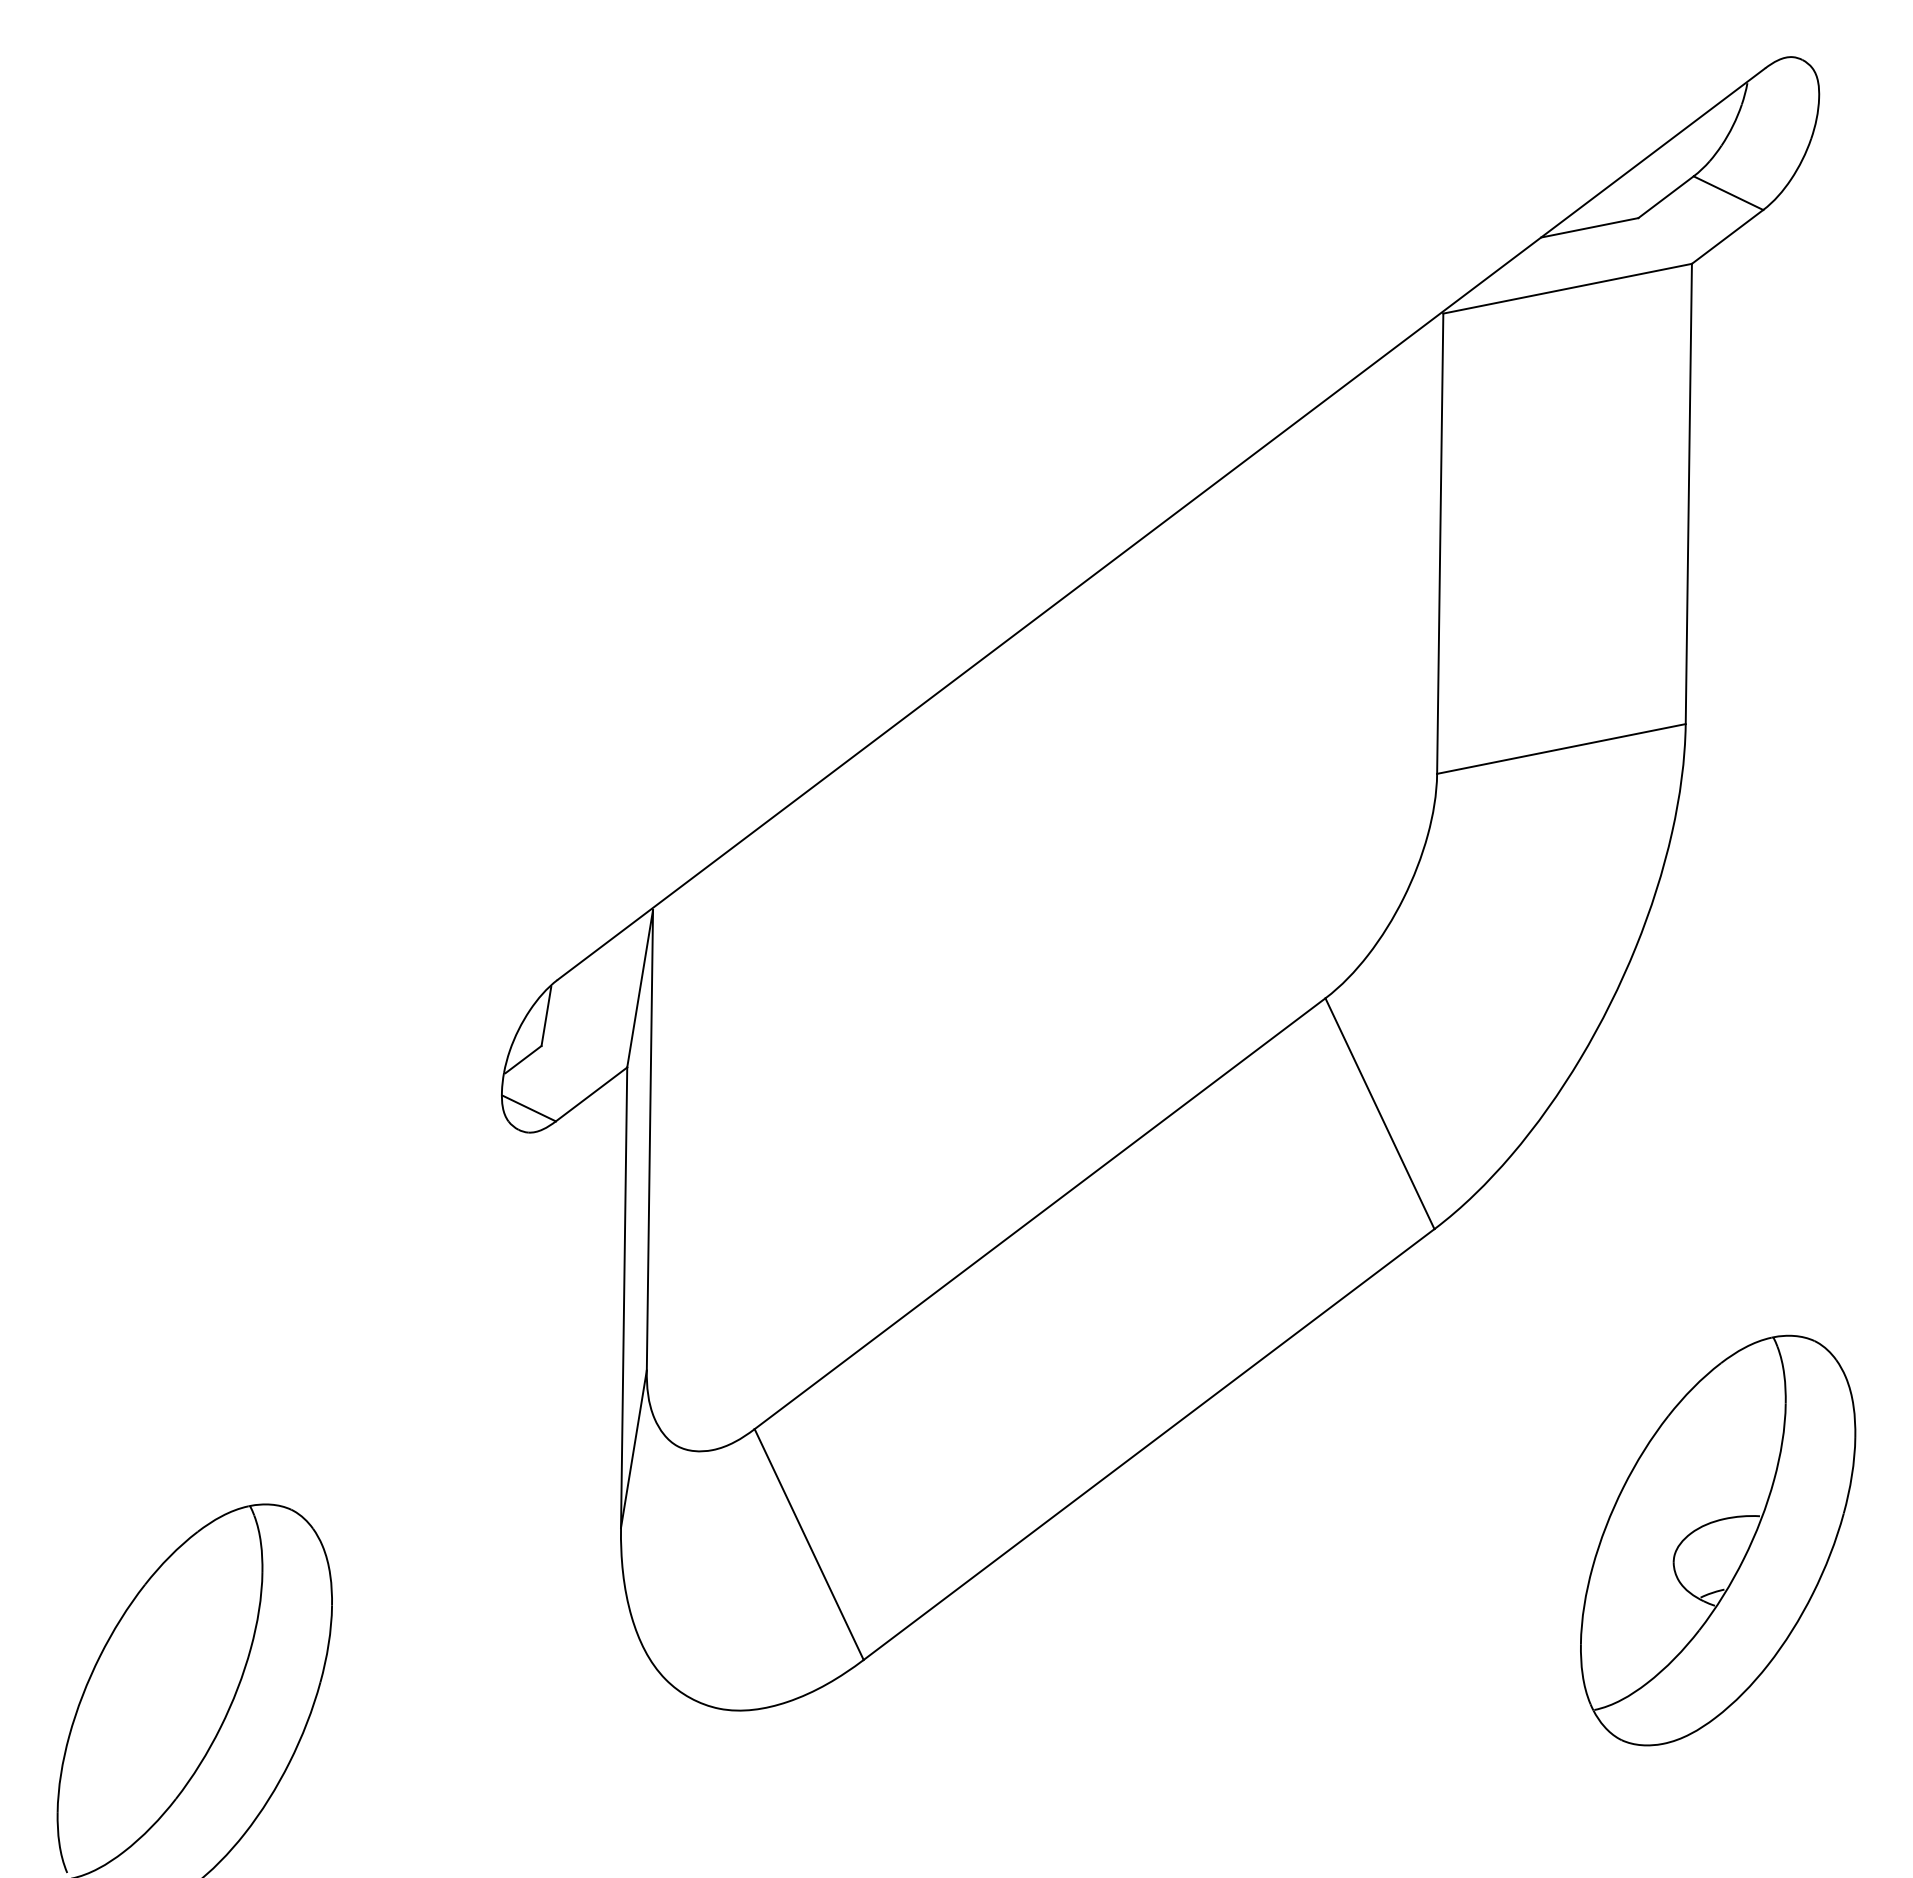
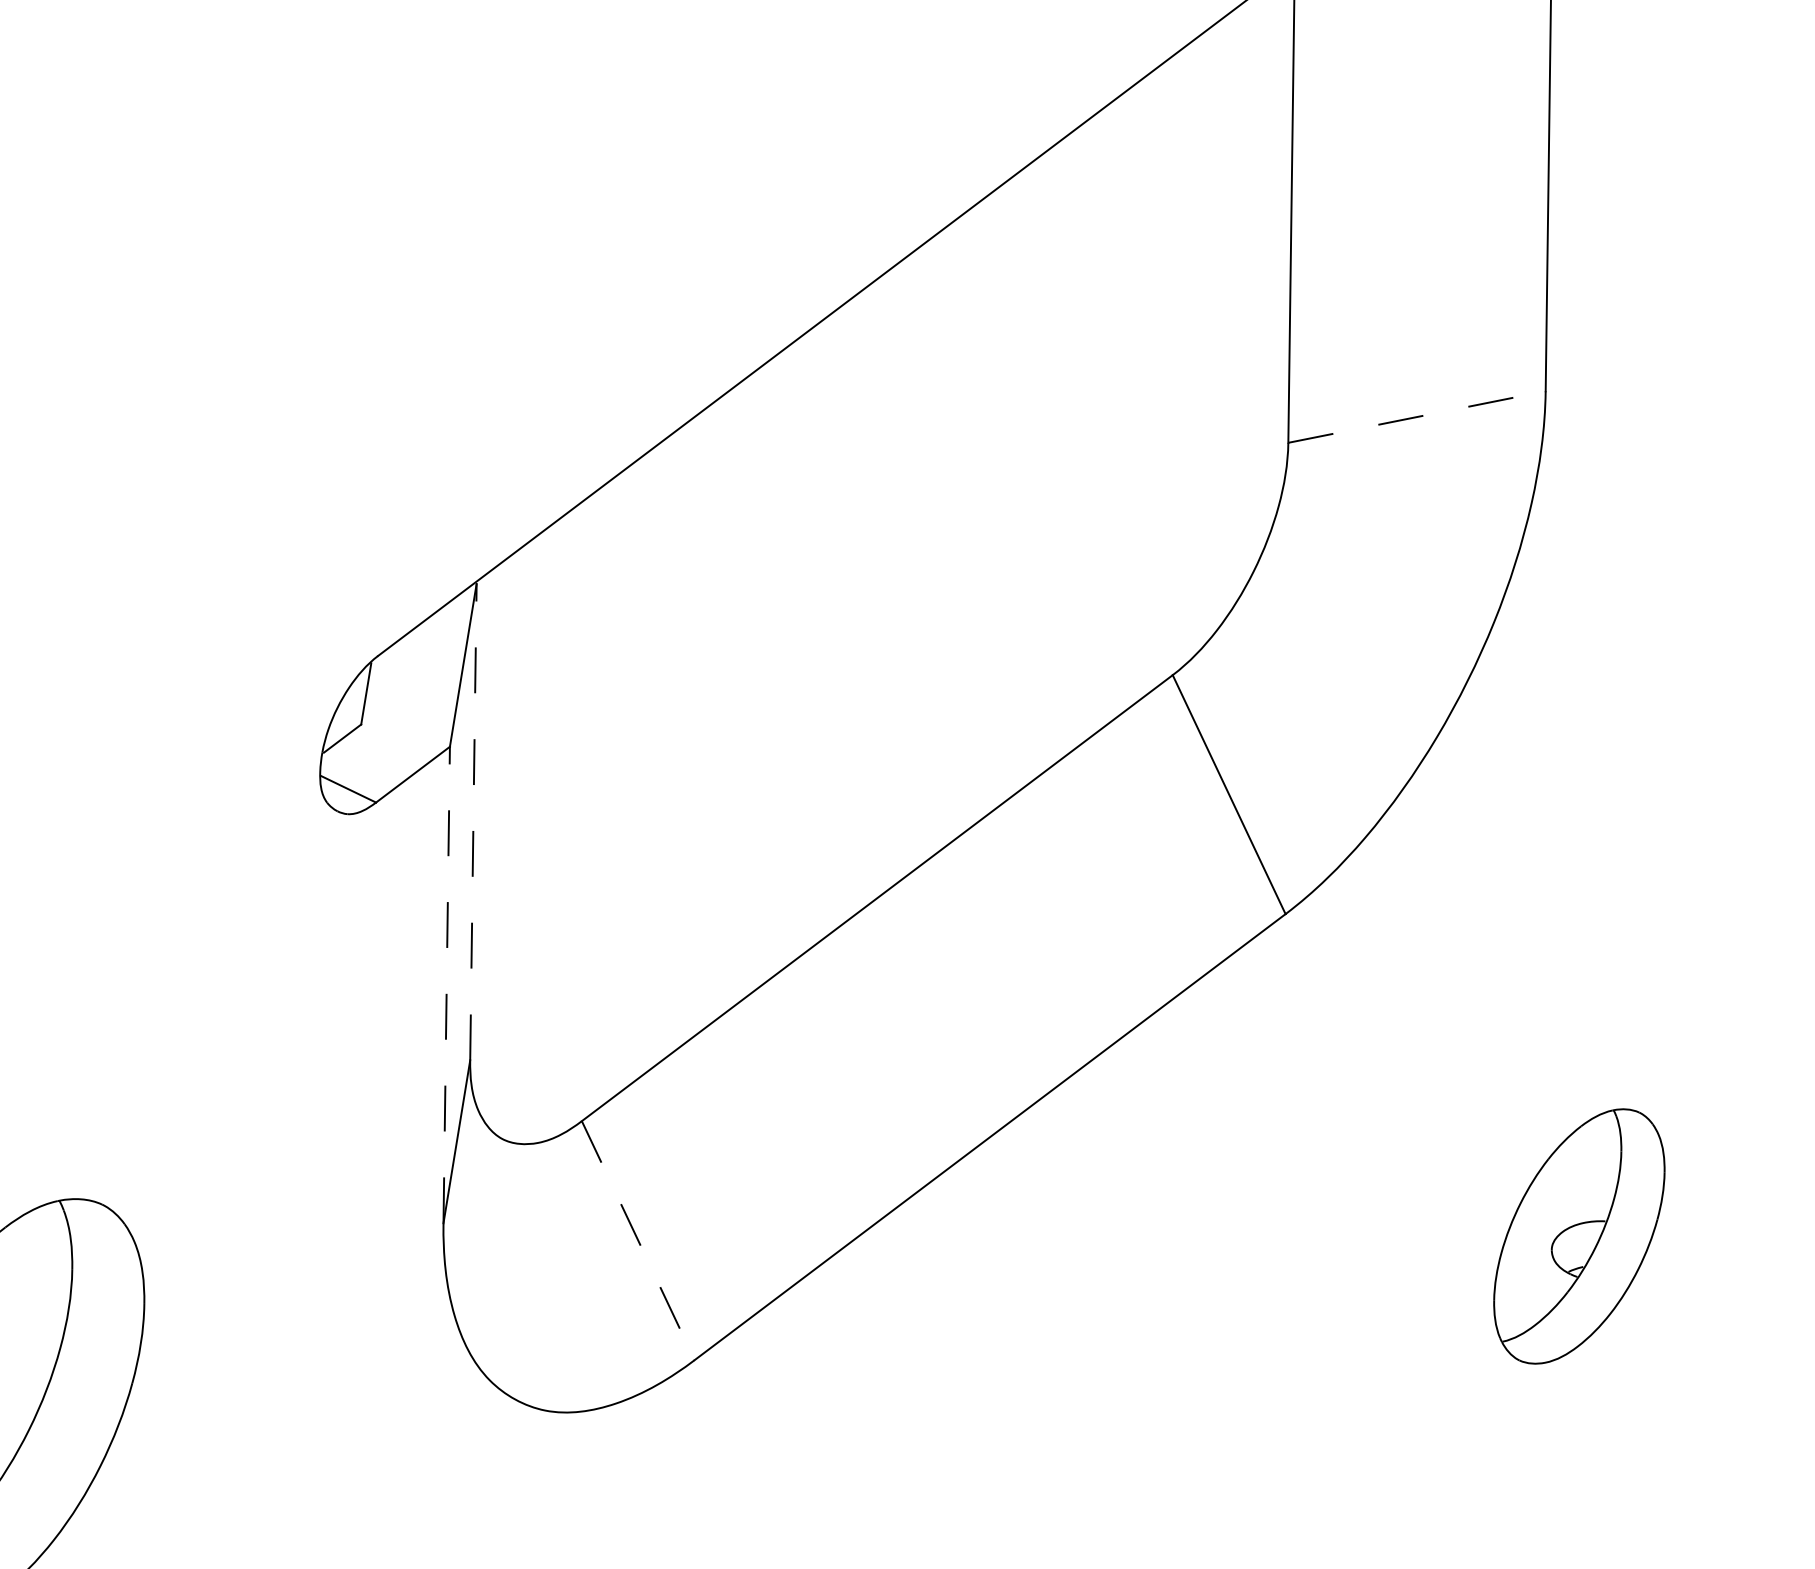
line: (1561, 748) -> (1417, 416), solid -> dashed
line: (649, 1139) -> (472, 821), solid -> dashed
line: (624, 1297) -> (447, 984), solid -> dashed
part: (1718, 1540) -> (1579, 1236), size x0.6
line: (809, 1544) -> (638, 1240), solid -> dashed

